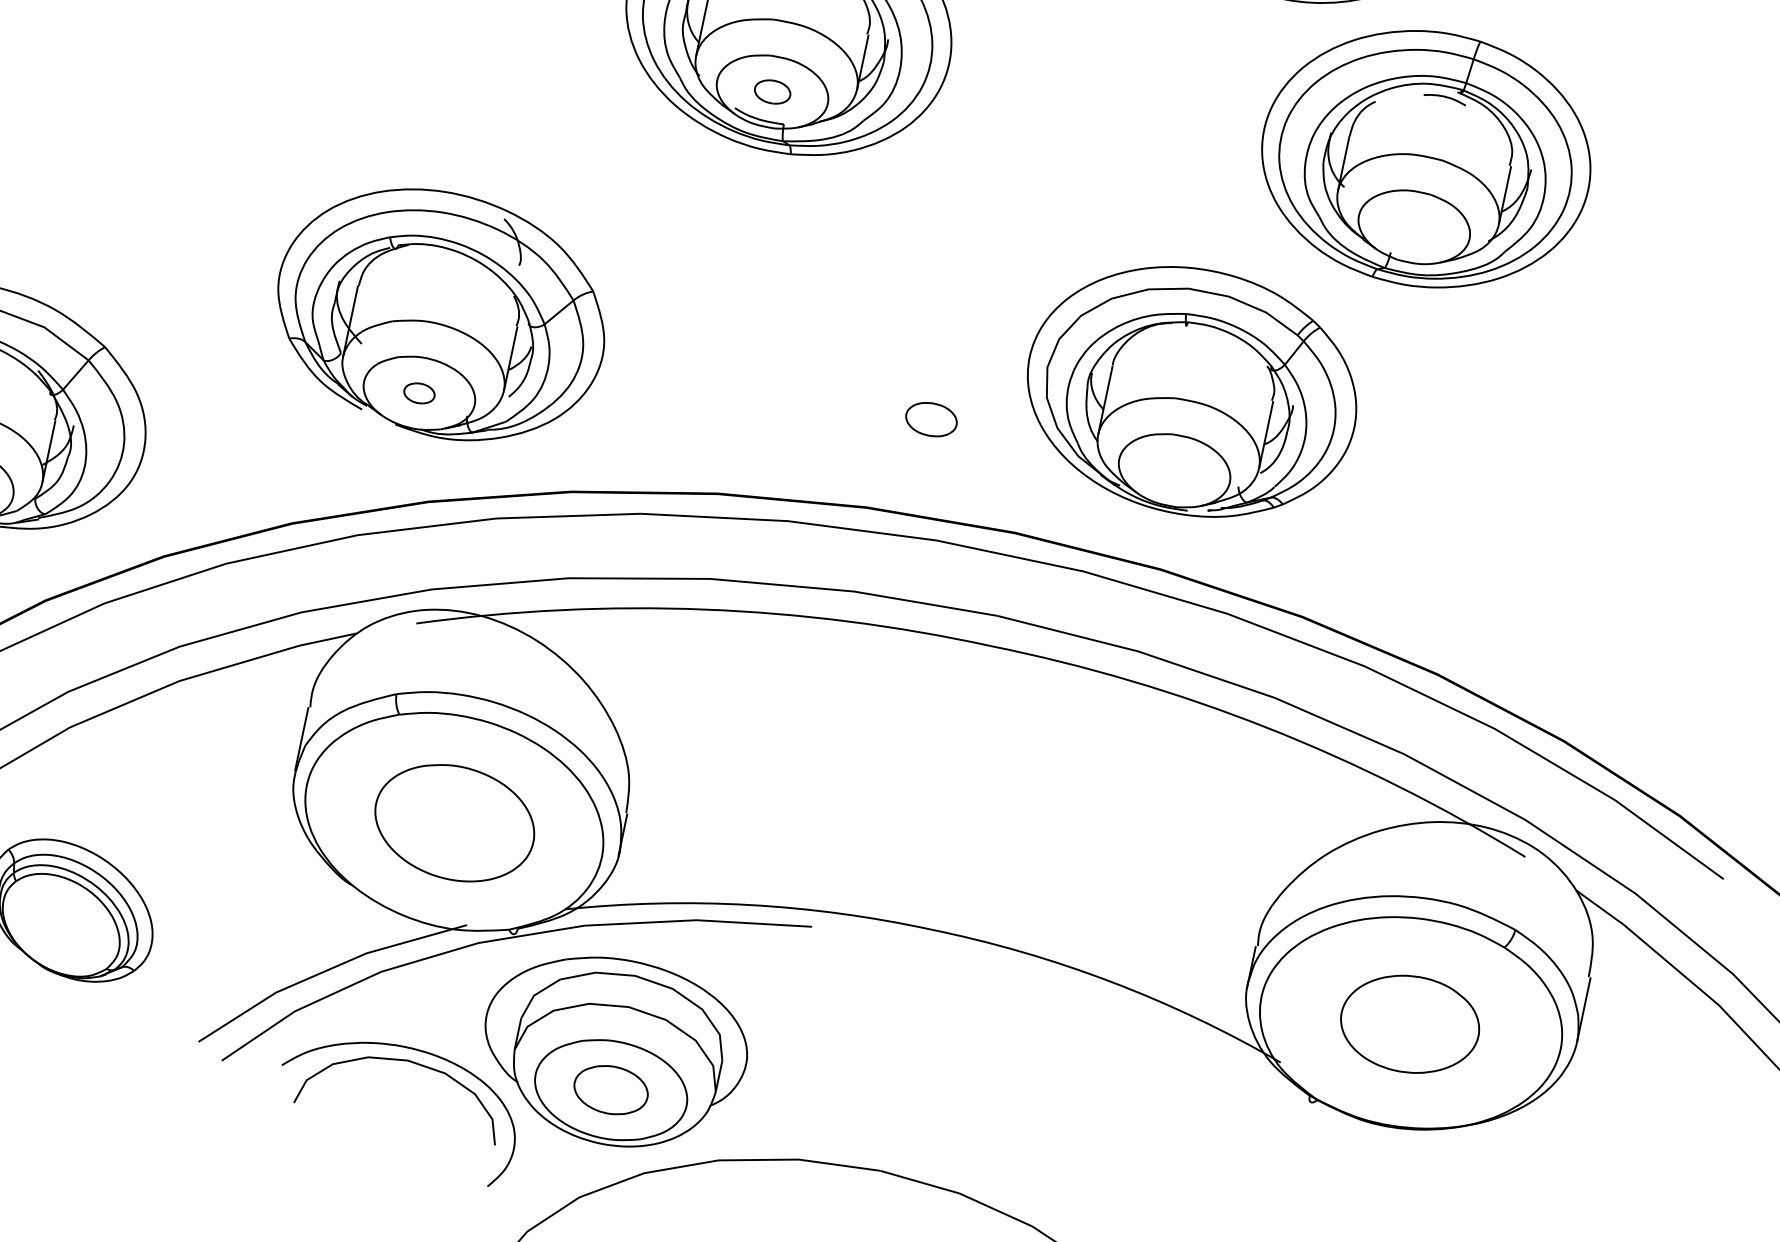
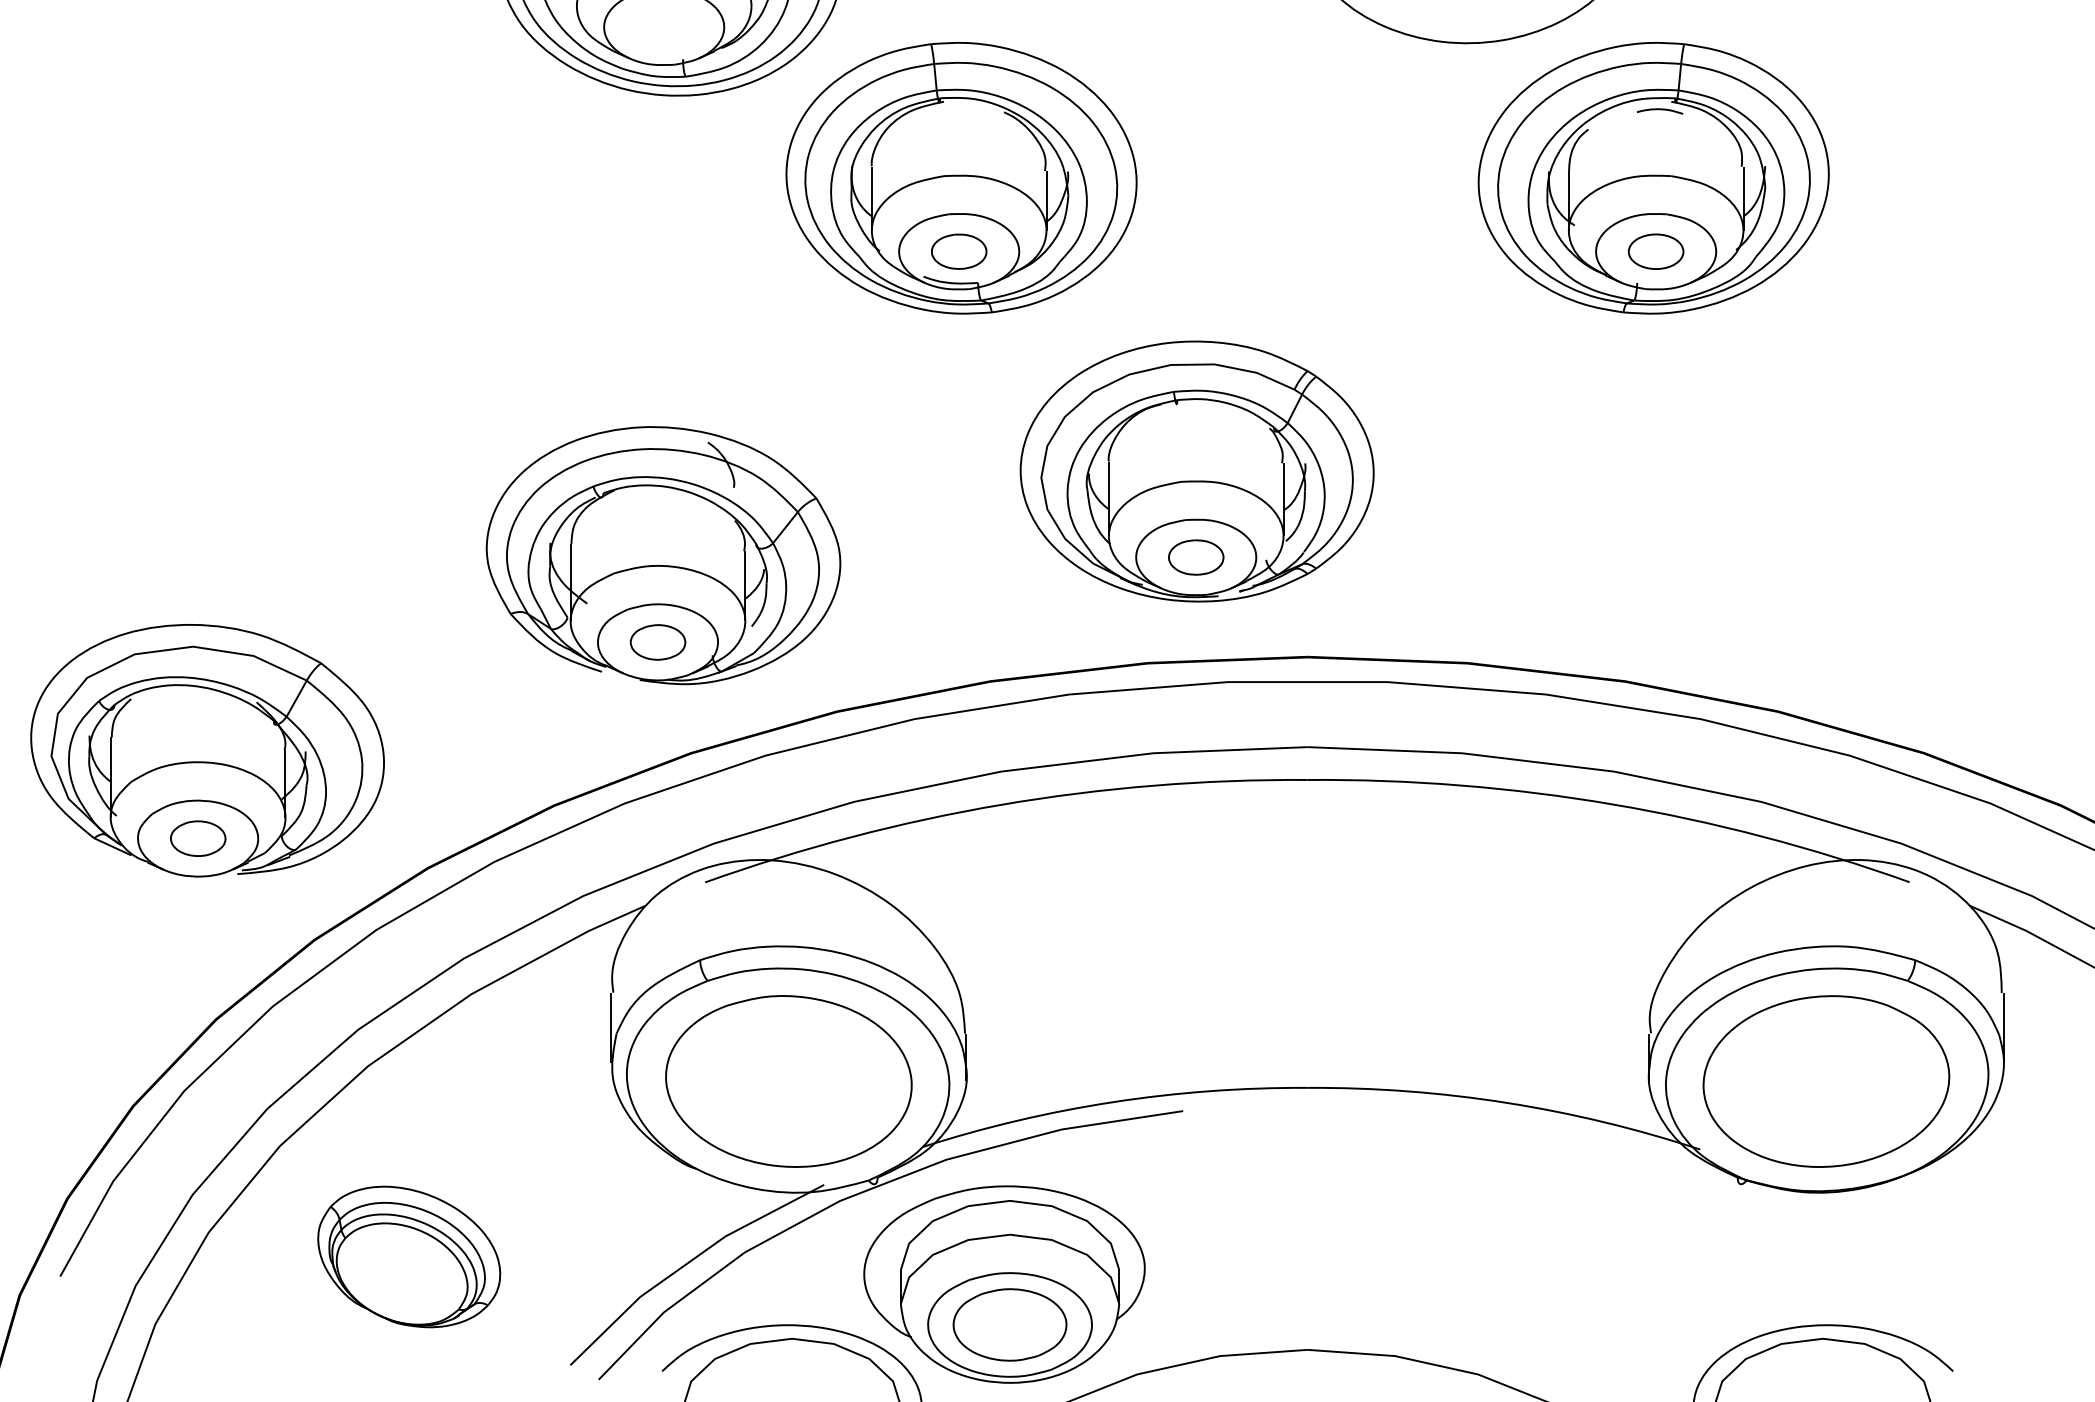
part: (772, 91) -> (959, 251), size x1.43
part: (1413, 226) -> (1655, 251), added
part: (1191, 391) -> (1196, 471), moved
part: (418, 393) -> (657, 642), size x1.67
part: (454, 822) -> (788, 1081), size x1.43
part: (1410, 1024) -> (1826, 1081), size x1.67
part: (610, 1089) -> (1009, 1324), size x1.43

